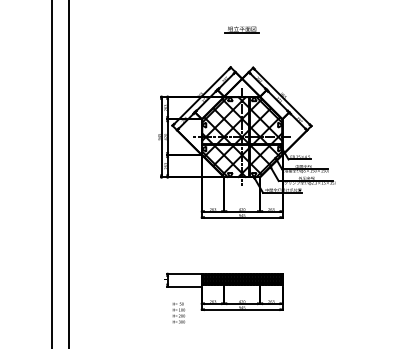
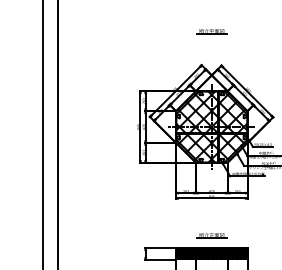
part: (241, 259) -> (211, 235), added

